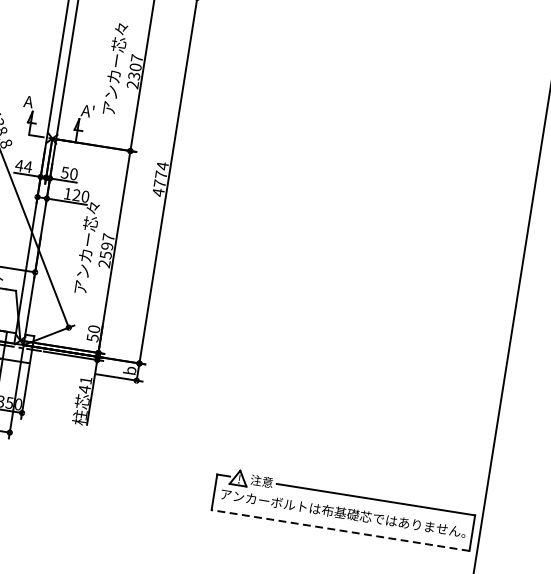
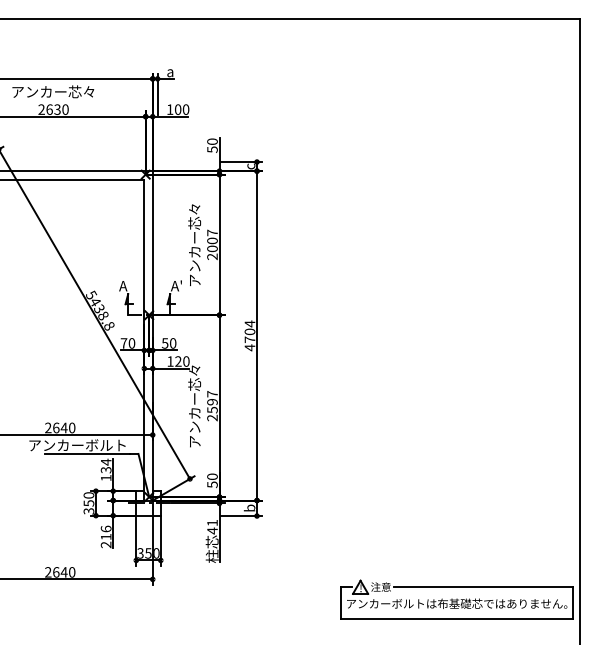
text: (134, 75) -> (212, 248), 2307 -> 2007
text: (23, 166) -> (127, 343), 44 -> 70
text: (160, 174) -> (249, 331), 4774 -> 4704
line: (340, 530) -> (456, 619), dashed -> solid

